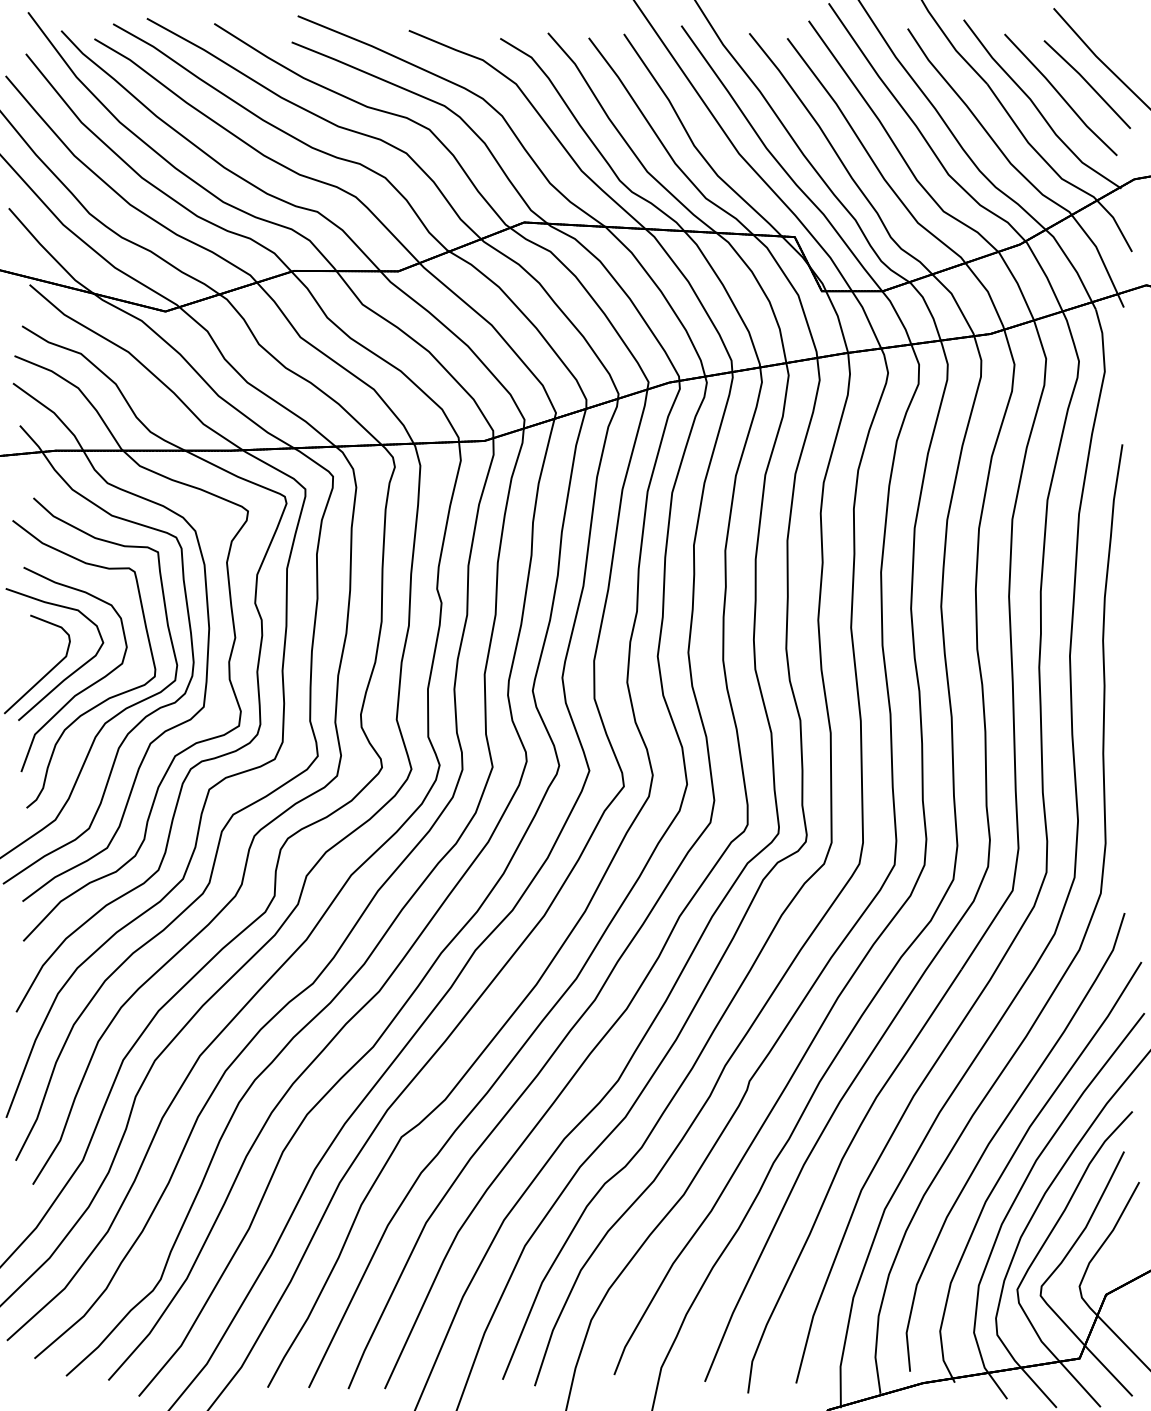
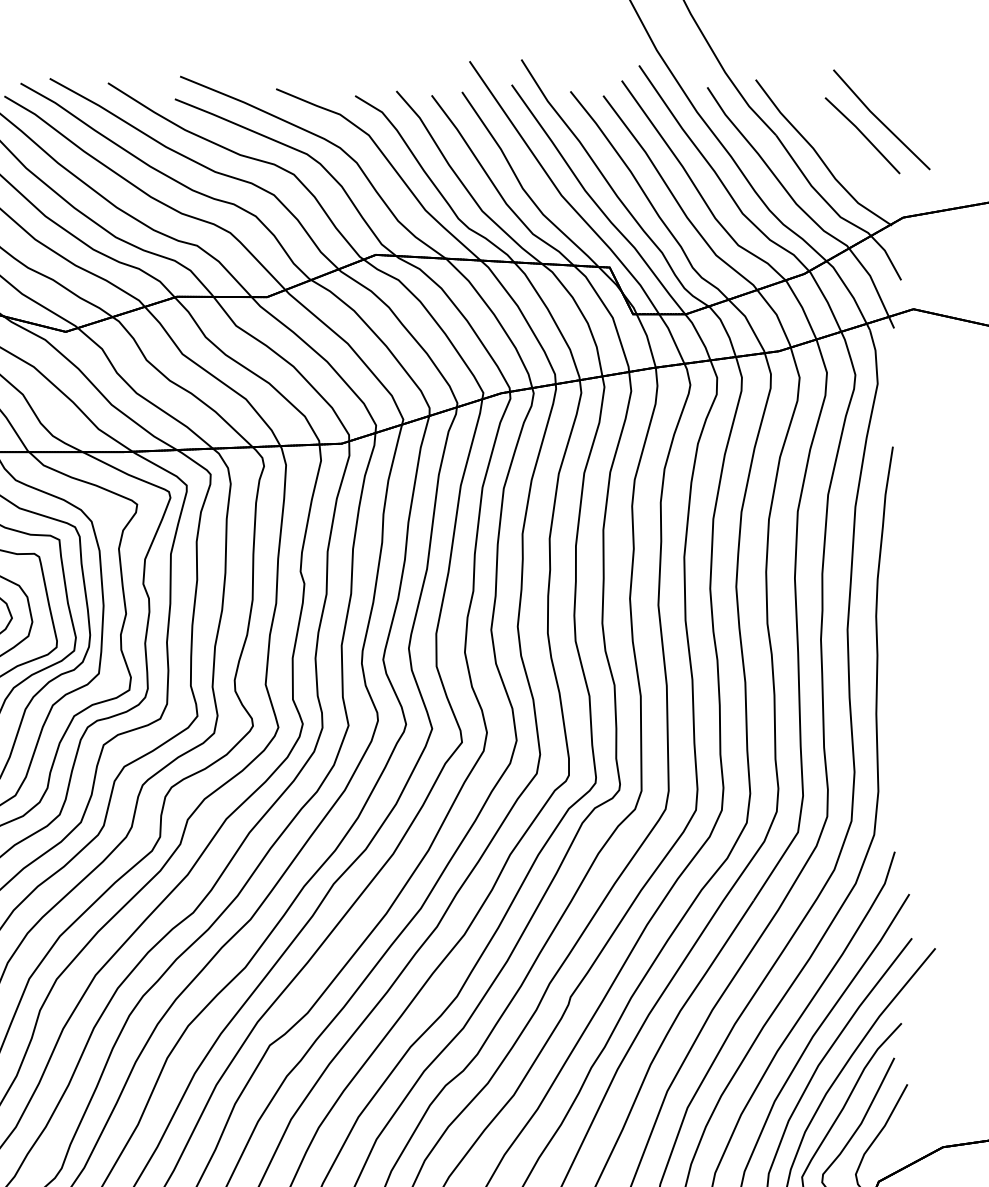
line: (1060, 94) -> (839, 144), removed

